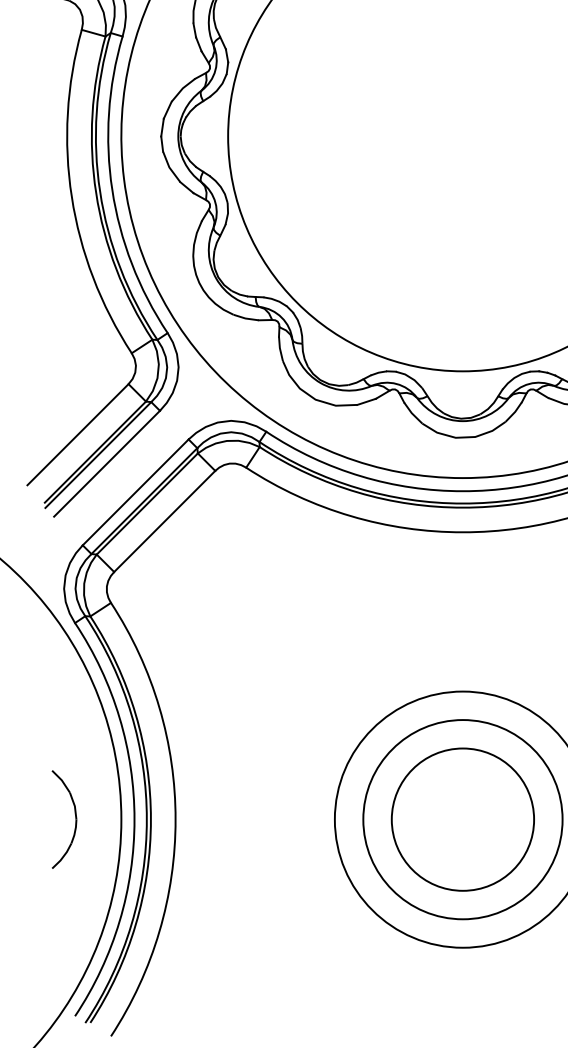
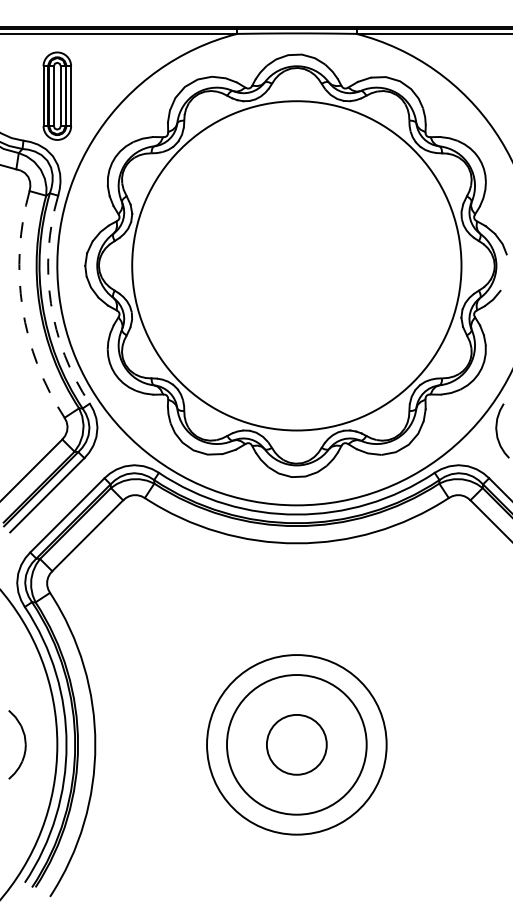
arc: (111, 190) -> (50, 303), solid -> dashed
arc: (71, 197) -> (22, 308), solid -> dashed
circle: (462, 819) -> (296, 744), size x0.6

